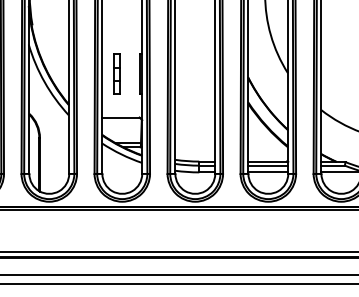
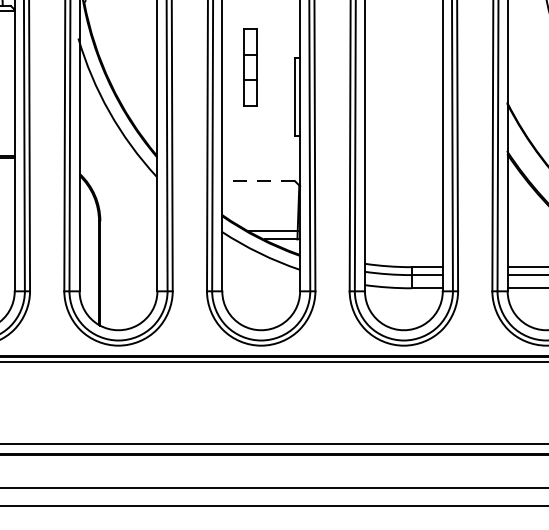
part: (116, 73) -> (249, 65), moved
line: (120, 117) -> (257, 181), solid -> dashed

